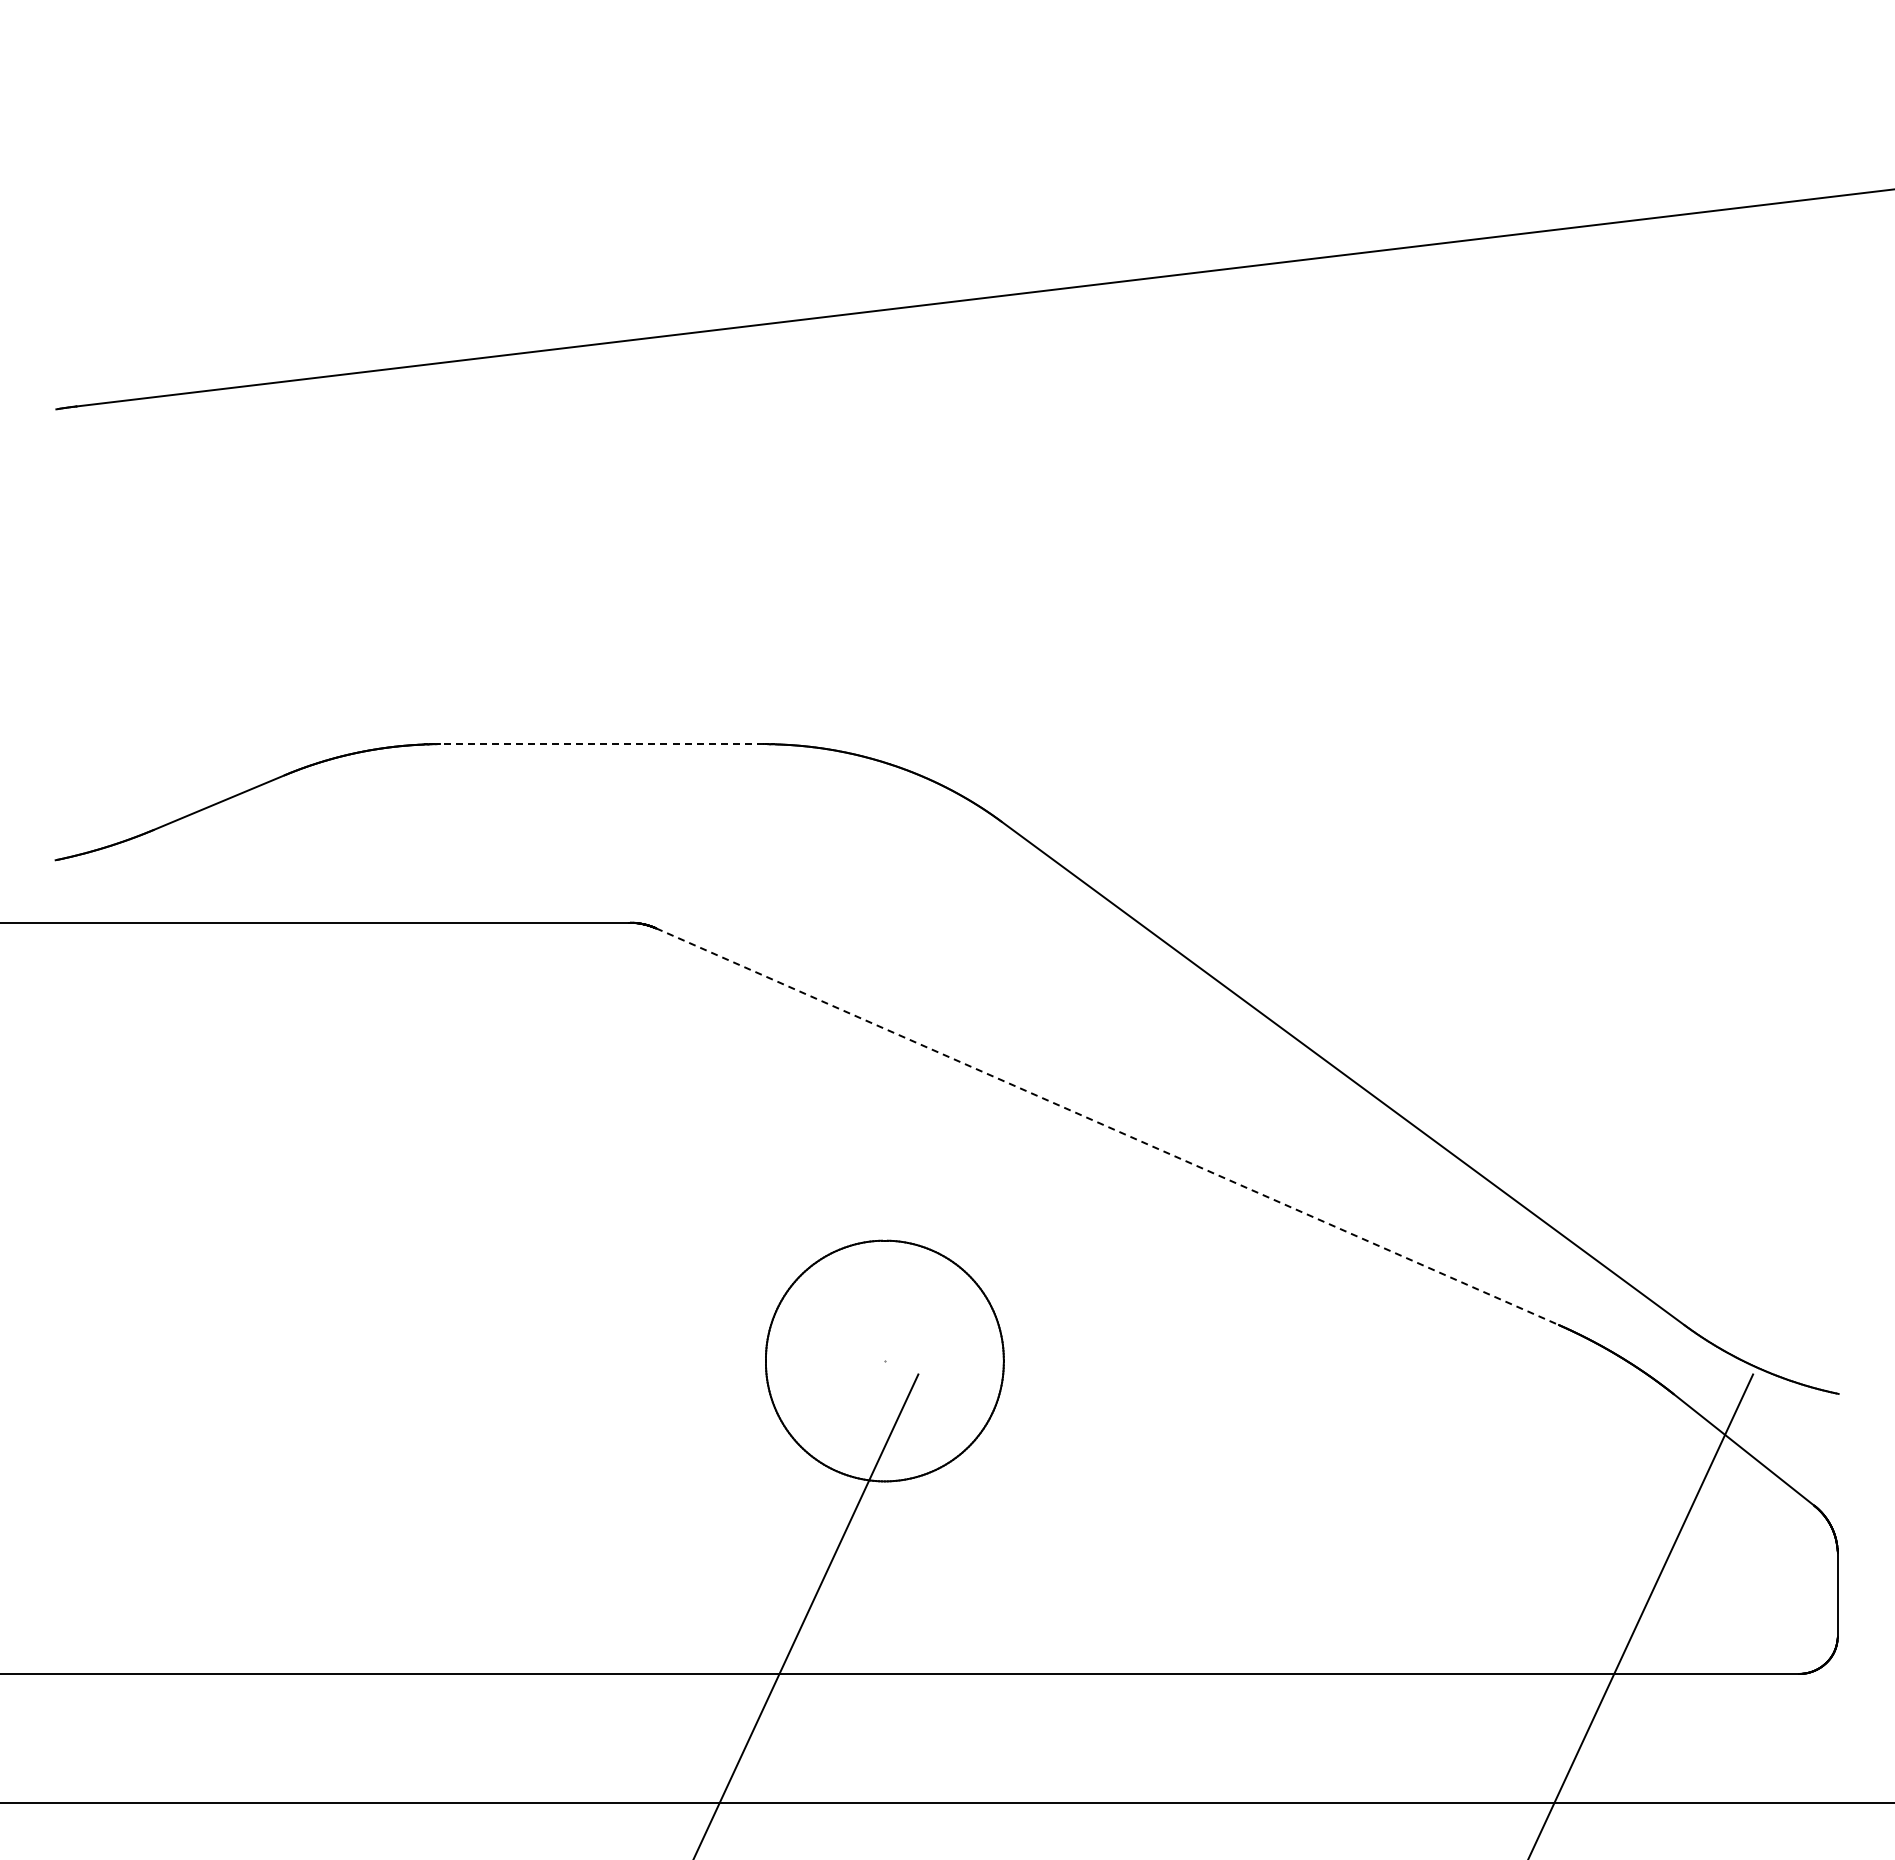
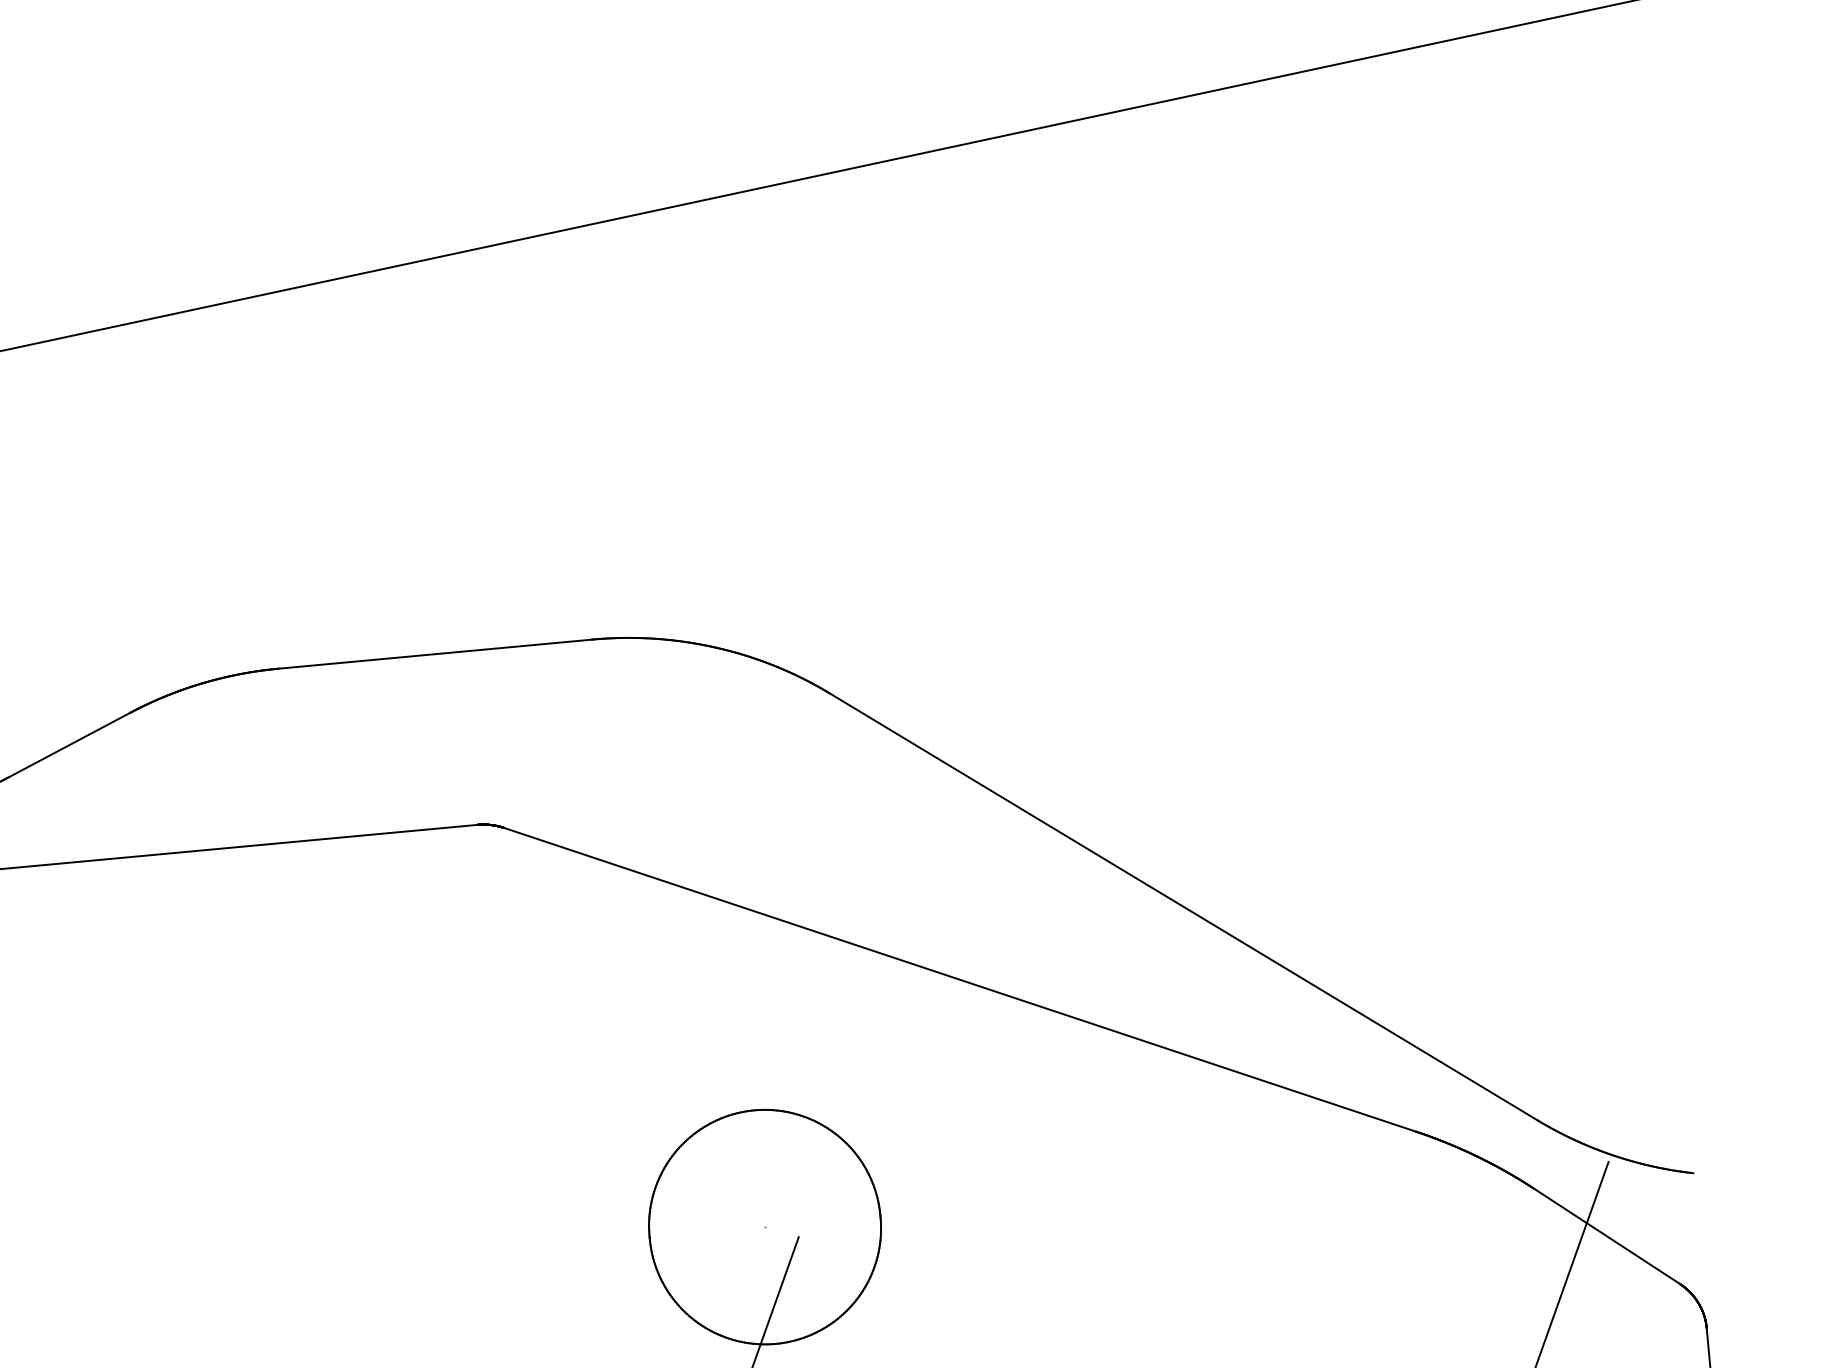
line: (602, 744) -> (435, 654), dashed -> solid
line: (1108, 1126) -> (960, 979), dashed -> solid

